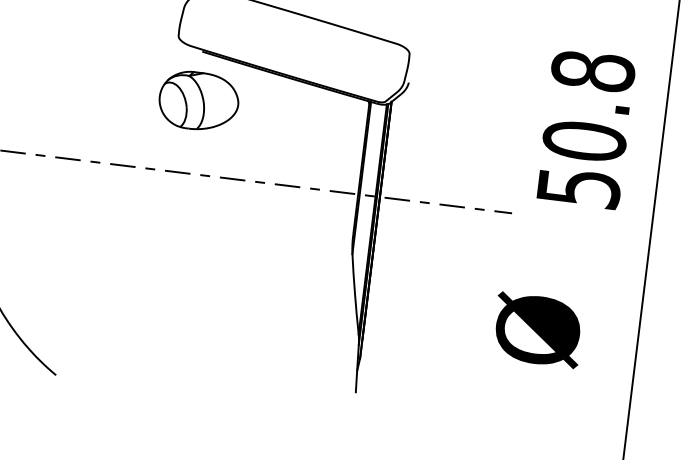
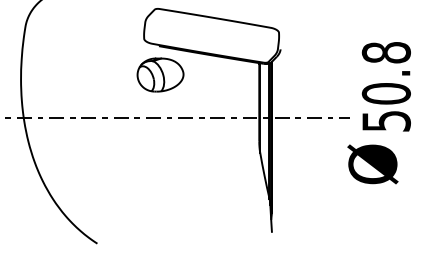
text: (584, 128) -> (385, 86), moved
text: (537, 330) -> (372, 164), moved

